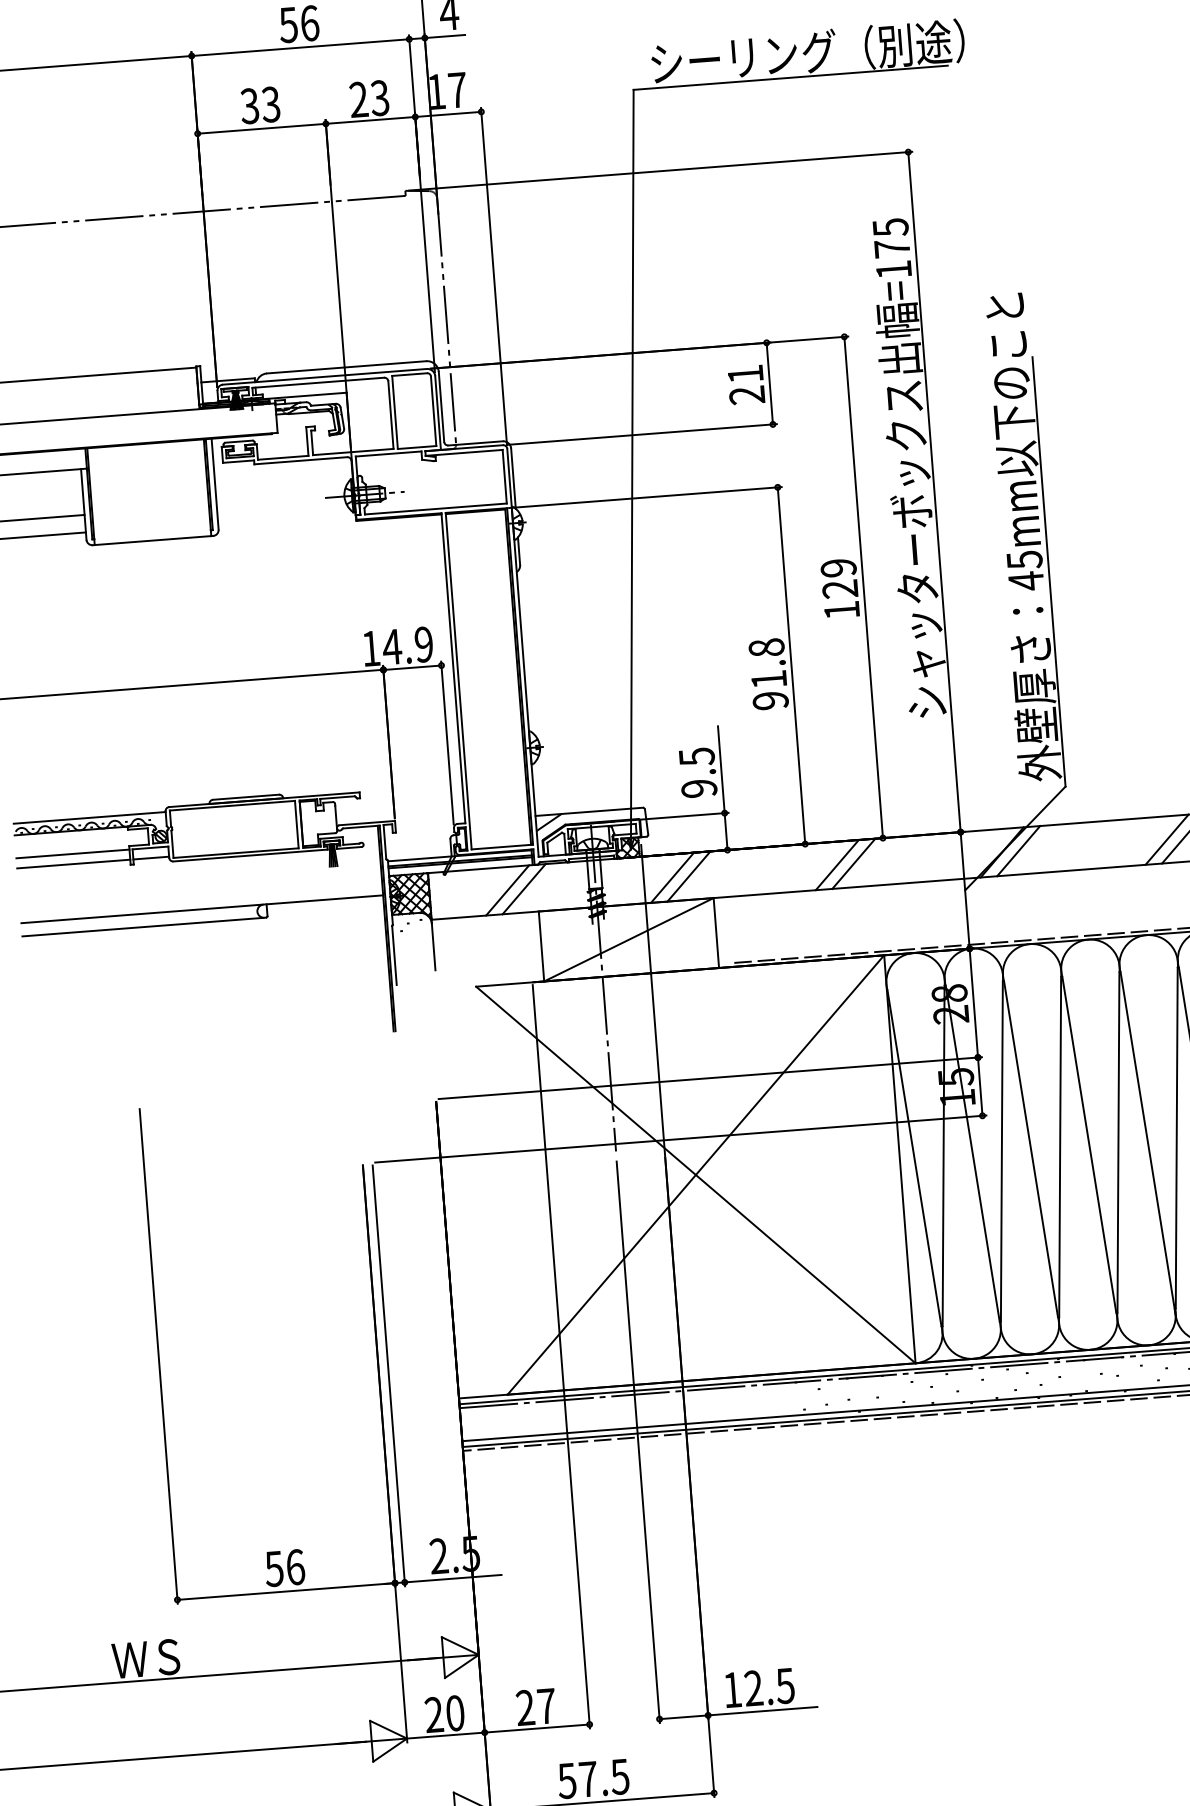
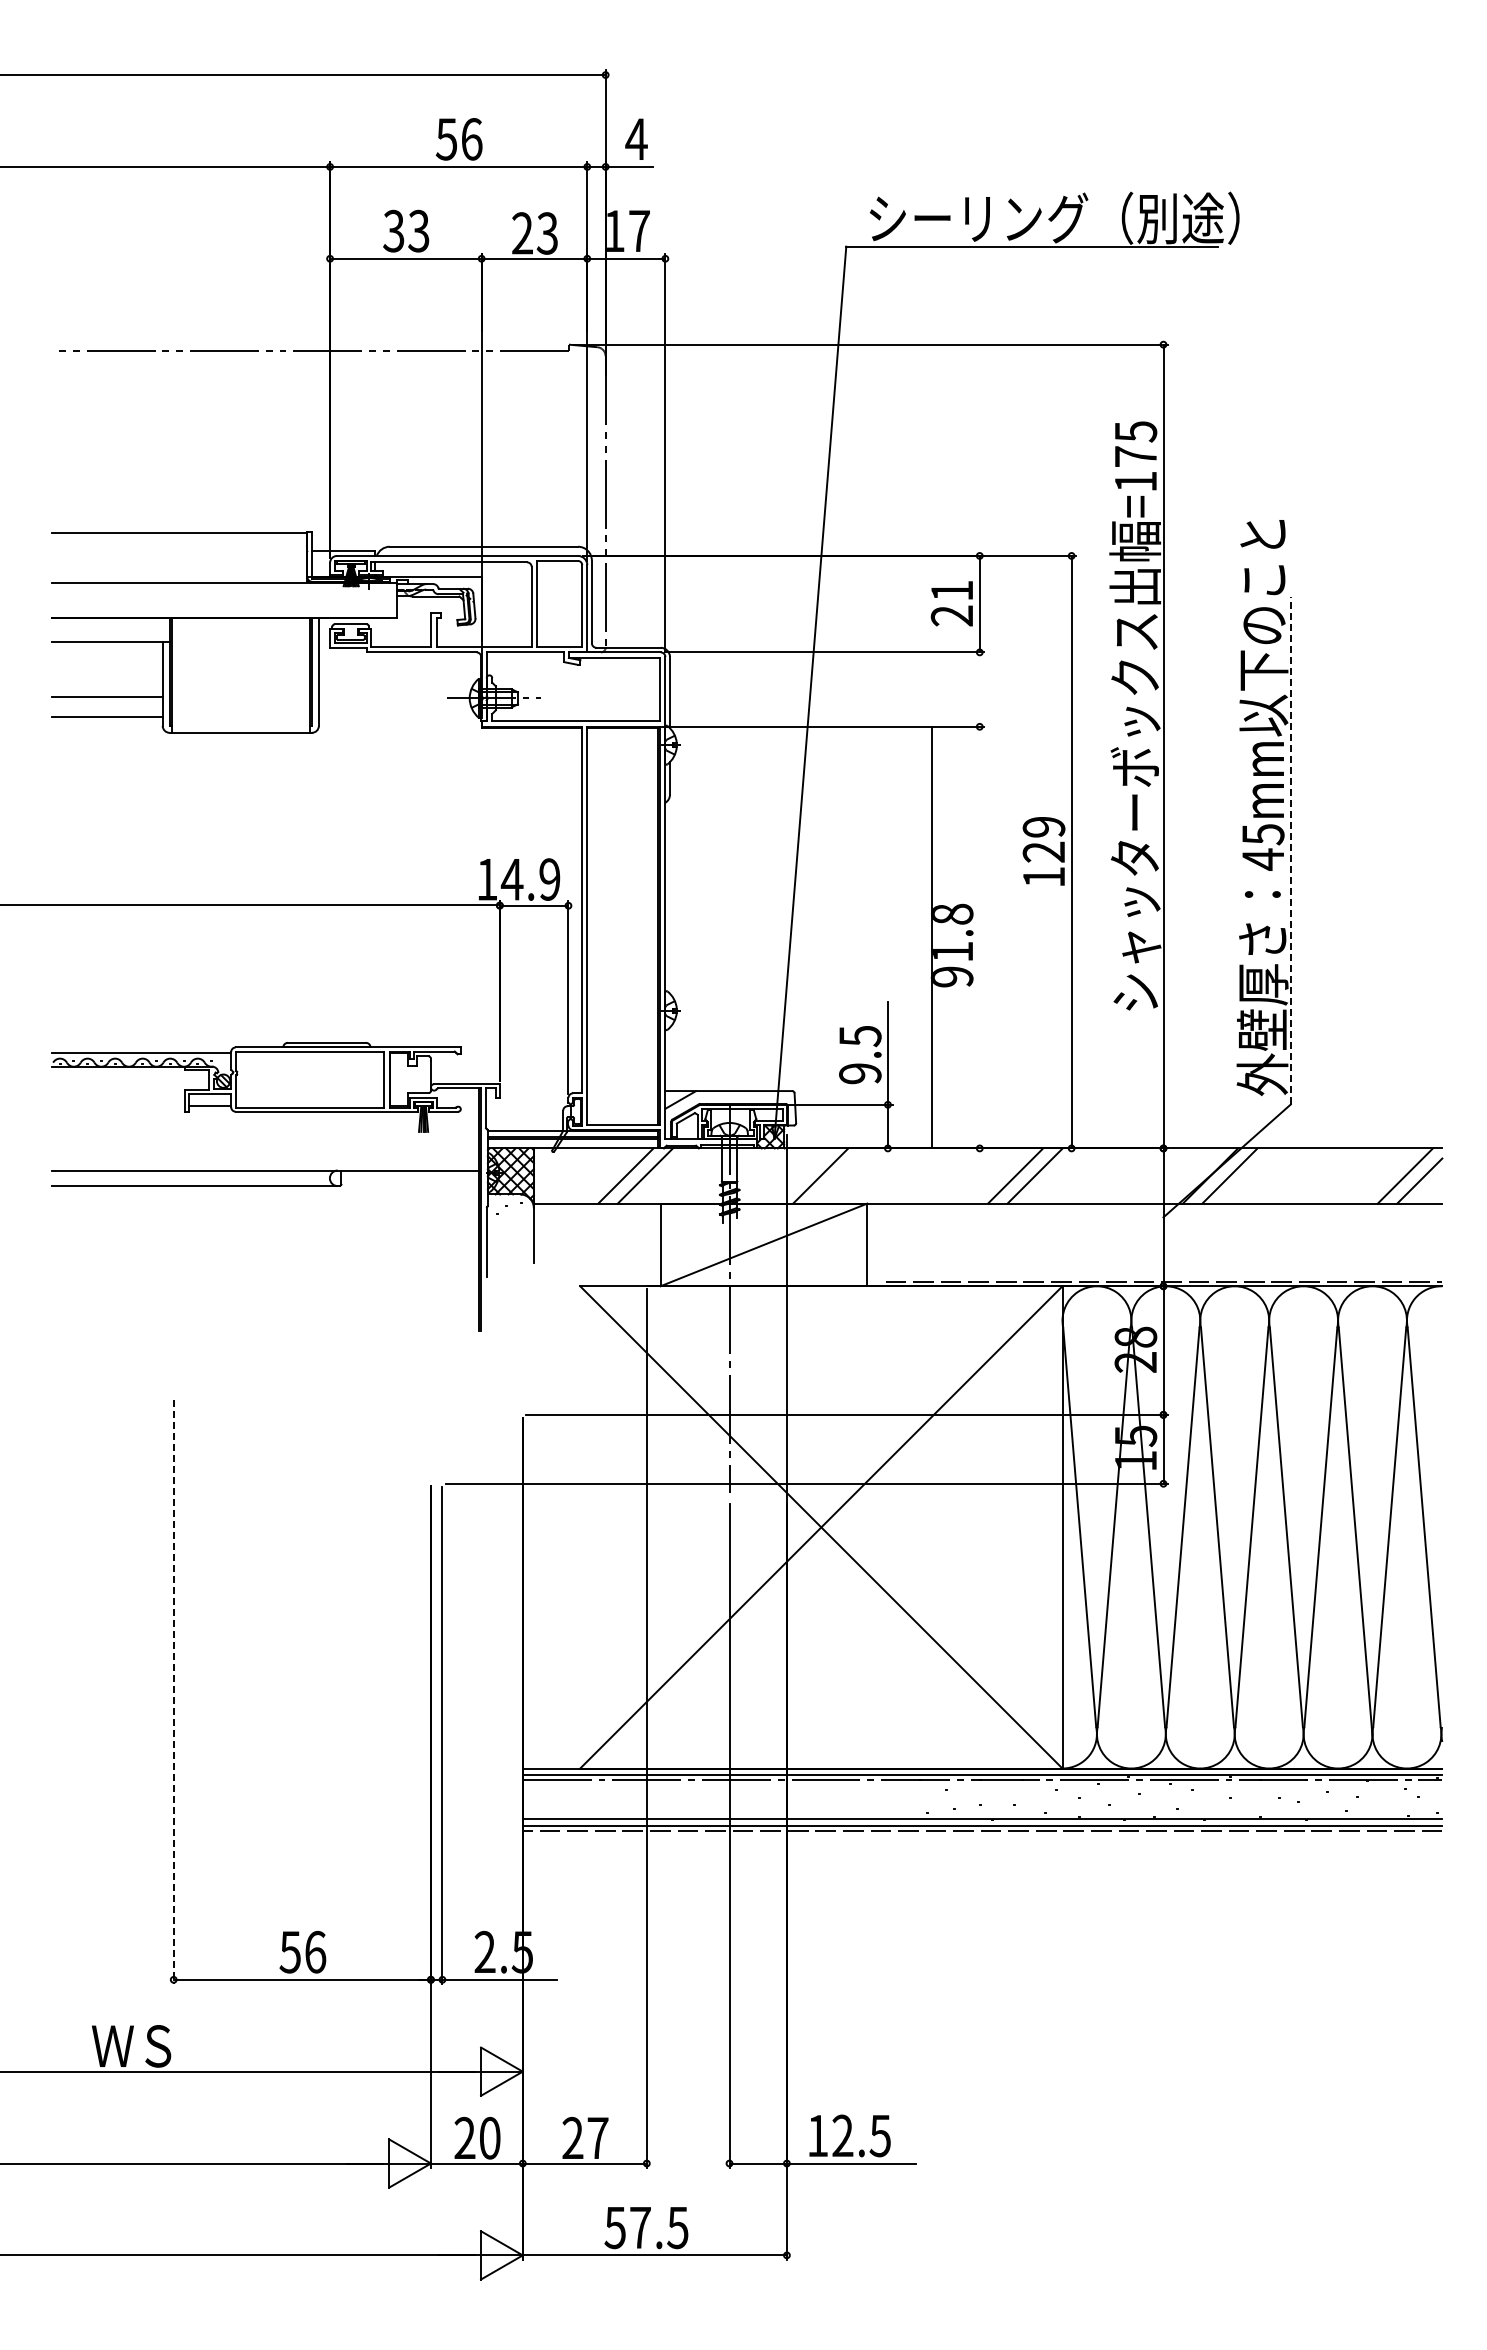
line: (1048, 571) -> (1290, 850), solid -> dashed
line: (791, 665) -> (931, 937), moved
line: (73, 853) -> (118, 1093), removed
line: (73, 863) -> (118, 1105), removed
line: (688, 876) -> (839, 1175), removed
line: (158, 1356) -> (173, 1692), solid -> dashed

